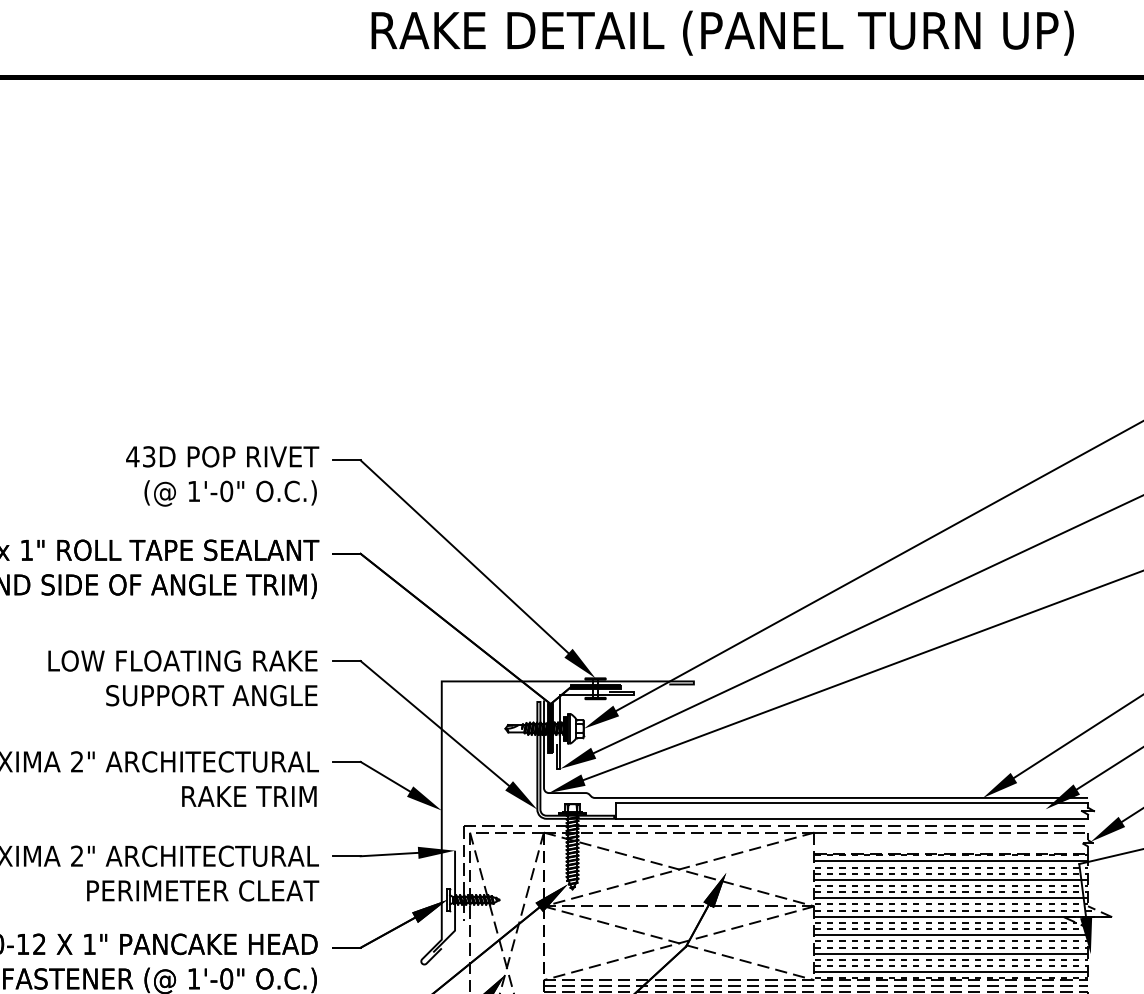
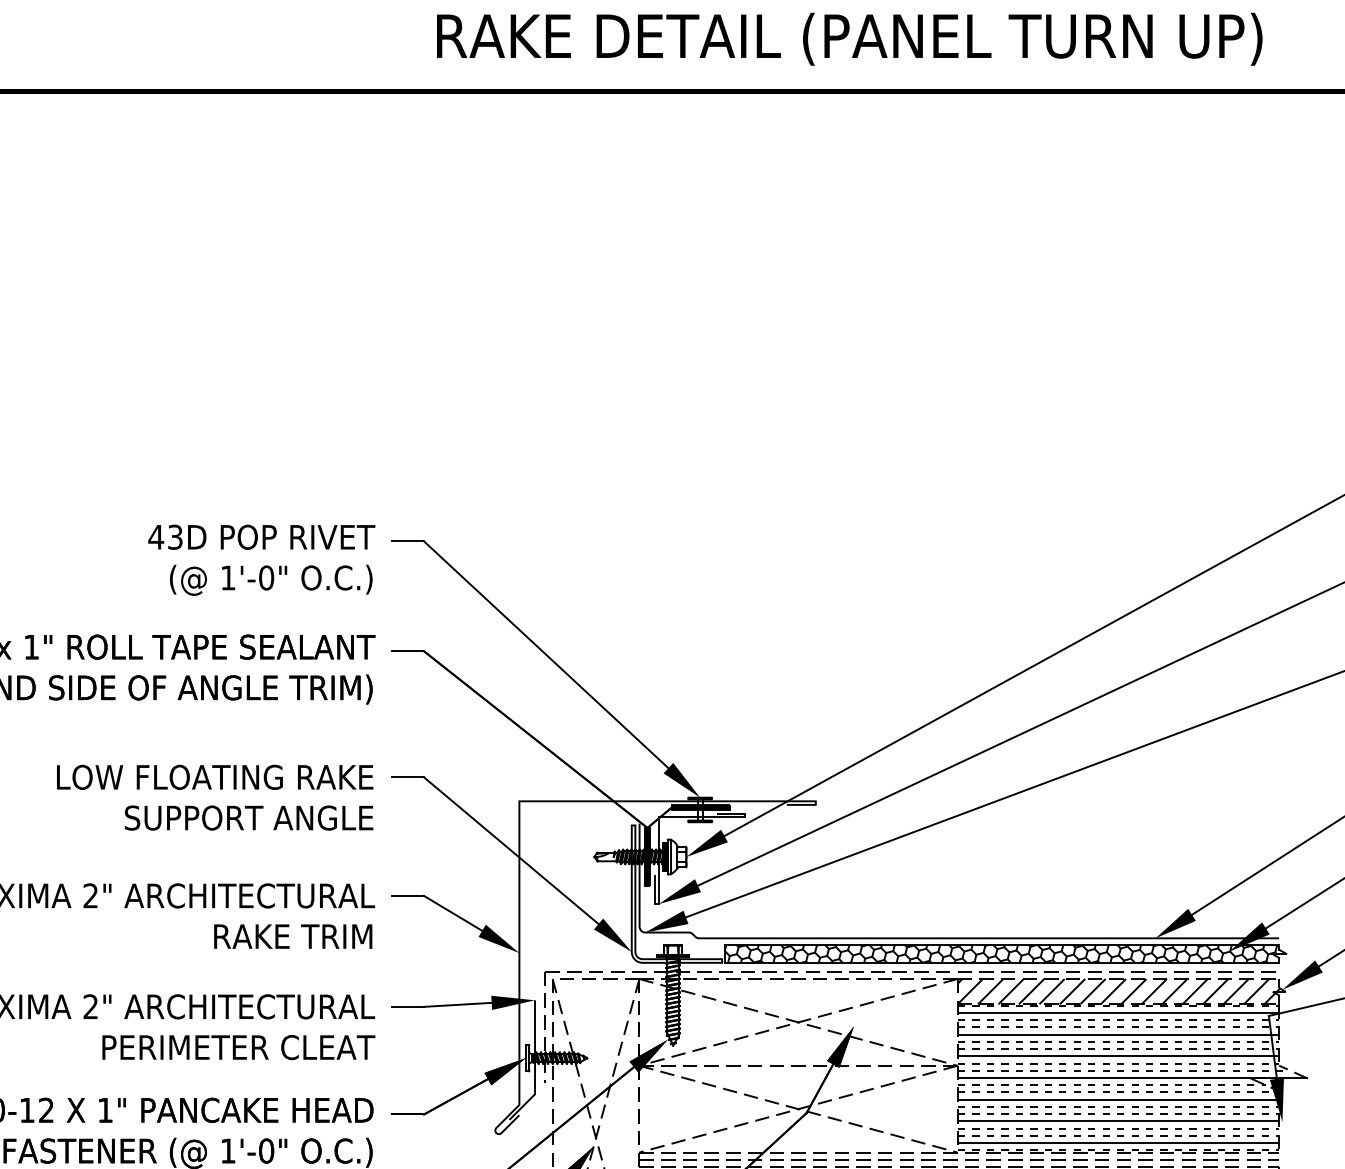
hatch: (852, 810) -> (1002, 953), added
hatch: (951, 843) -> (1118, 991), added

